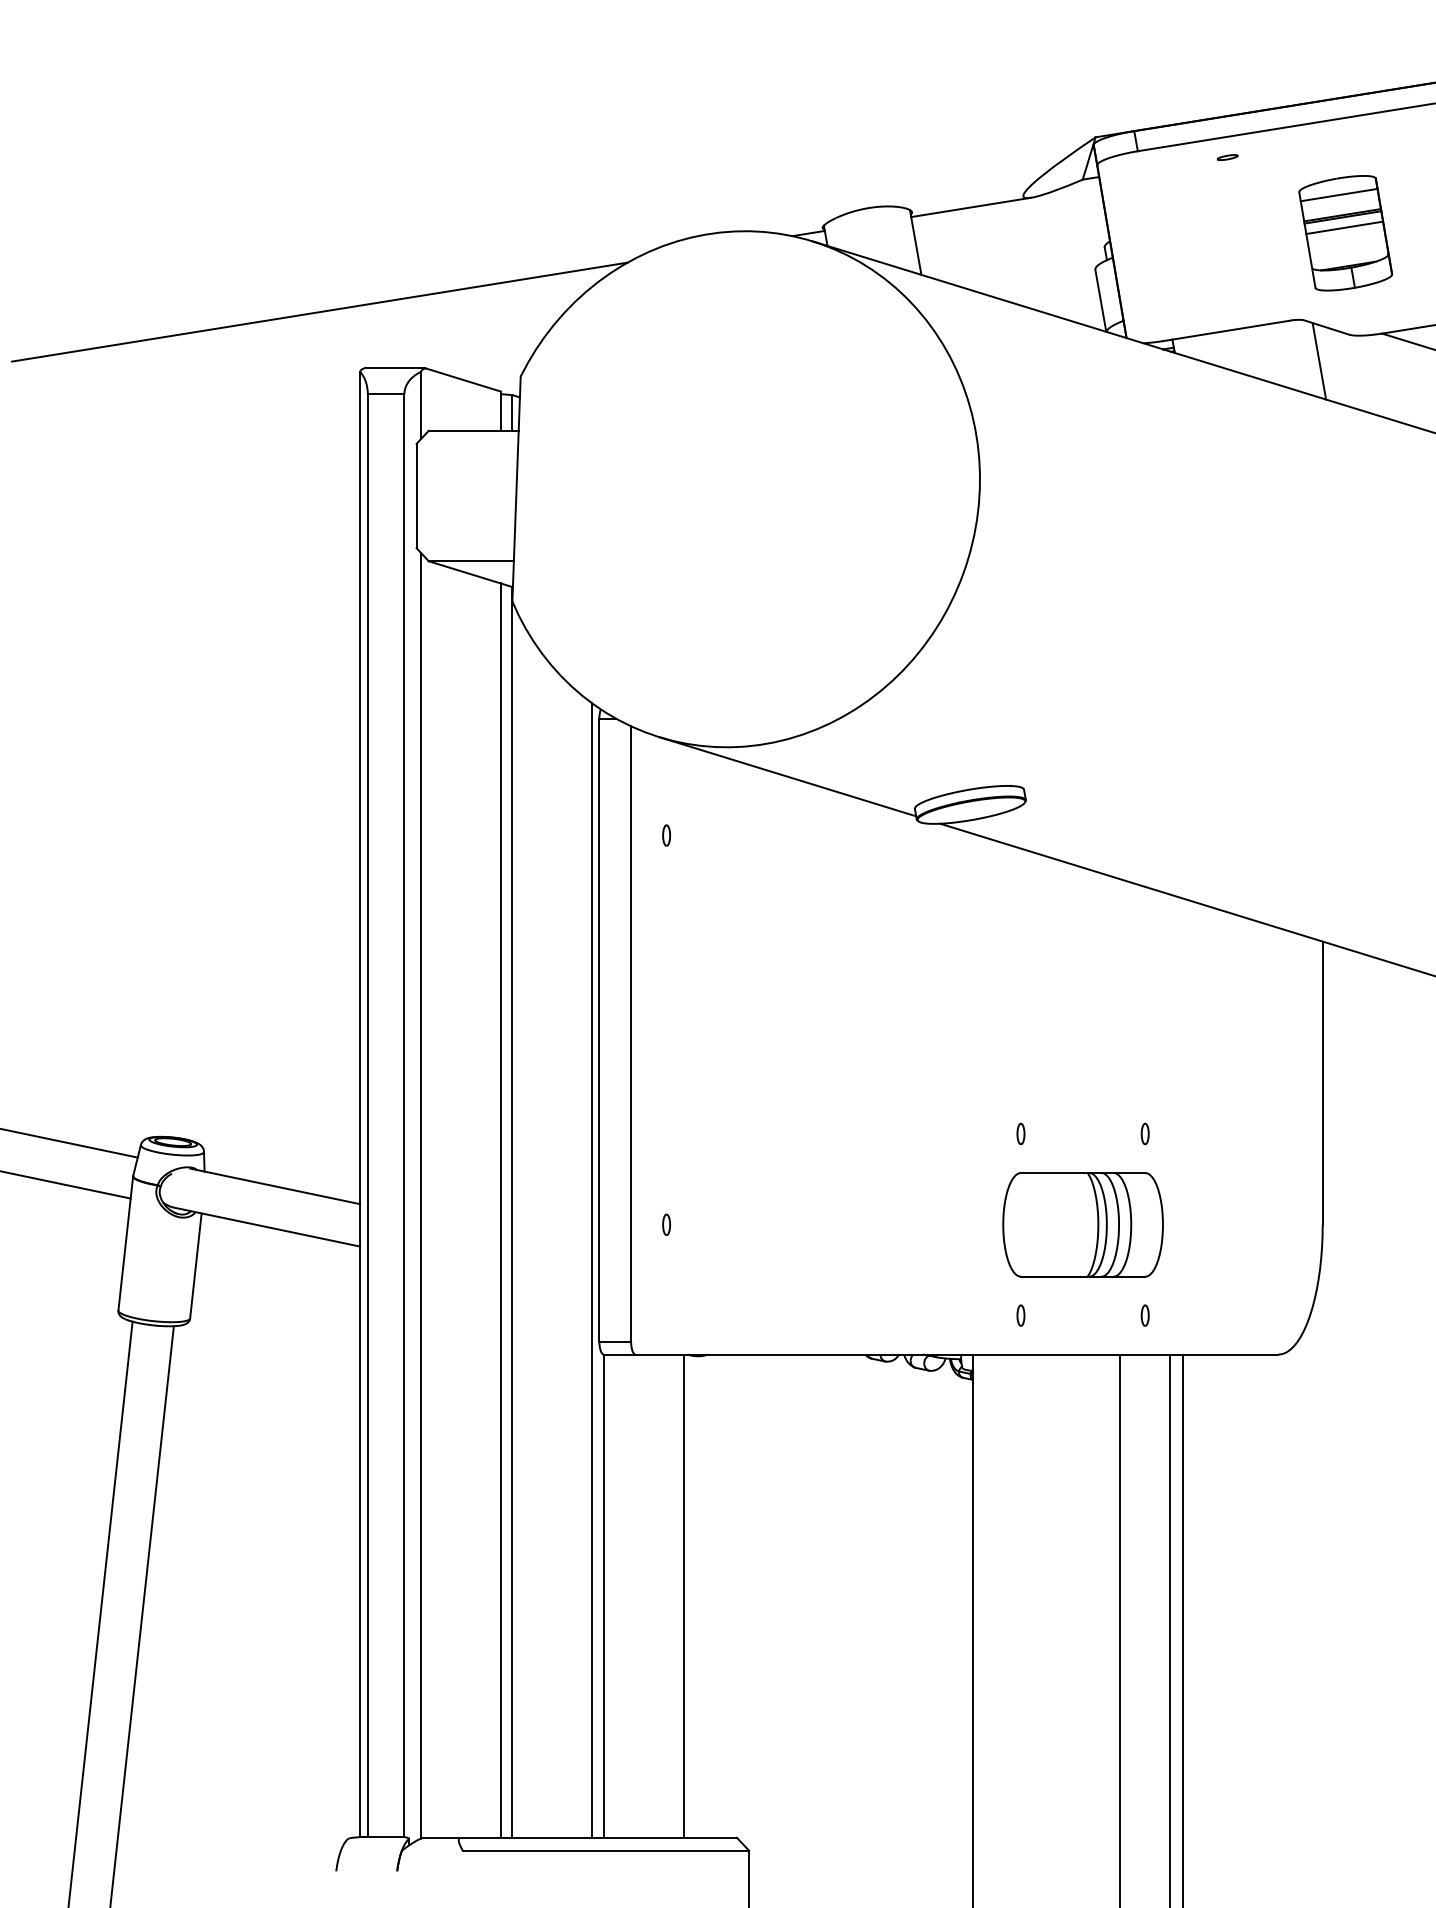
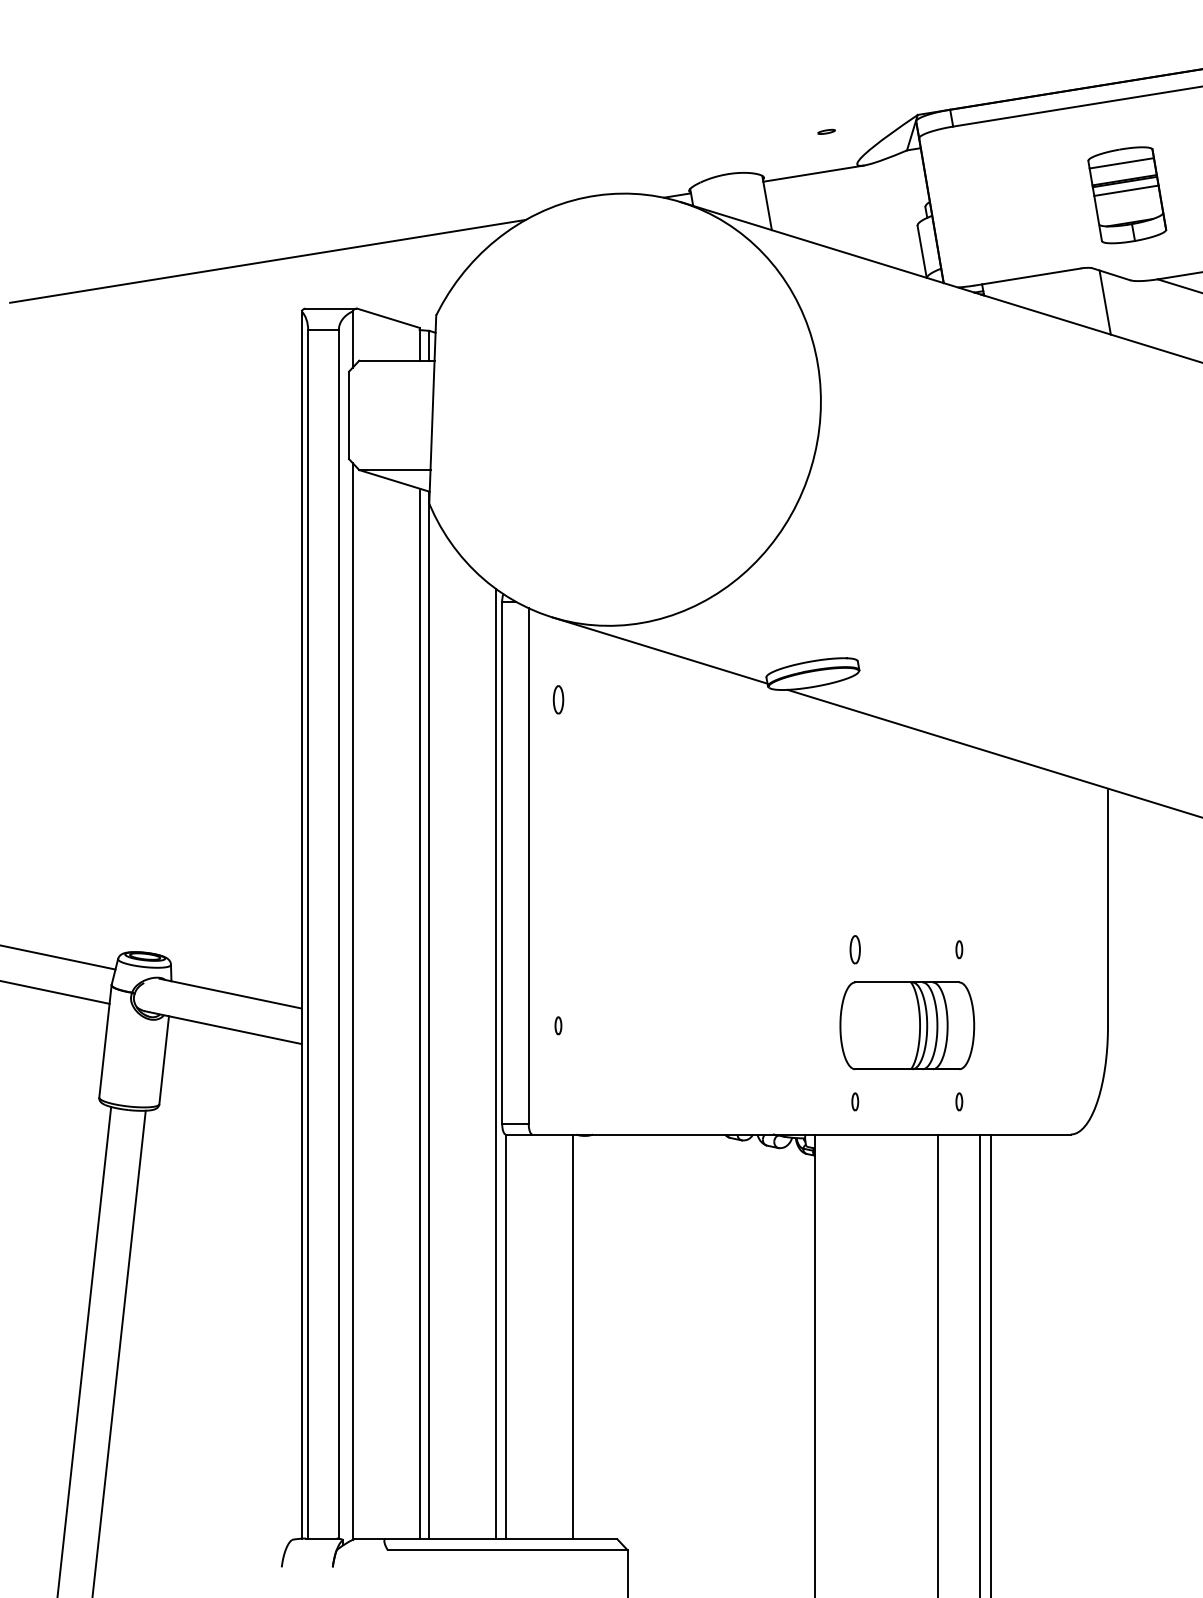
part: (1227, 157) -> (826, 131), moved
part: (666, 835) -> (558, 699), size x1.6
part: (1020, 1133) -> (854, 949), size x1.6

